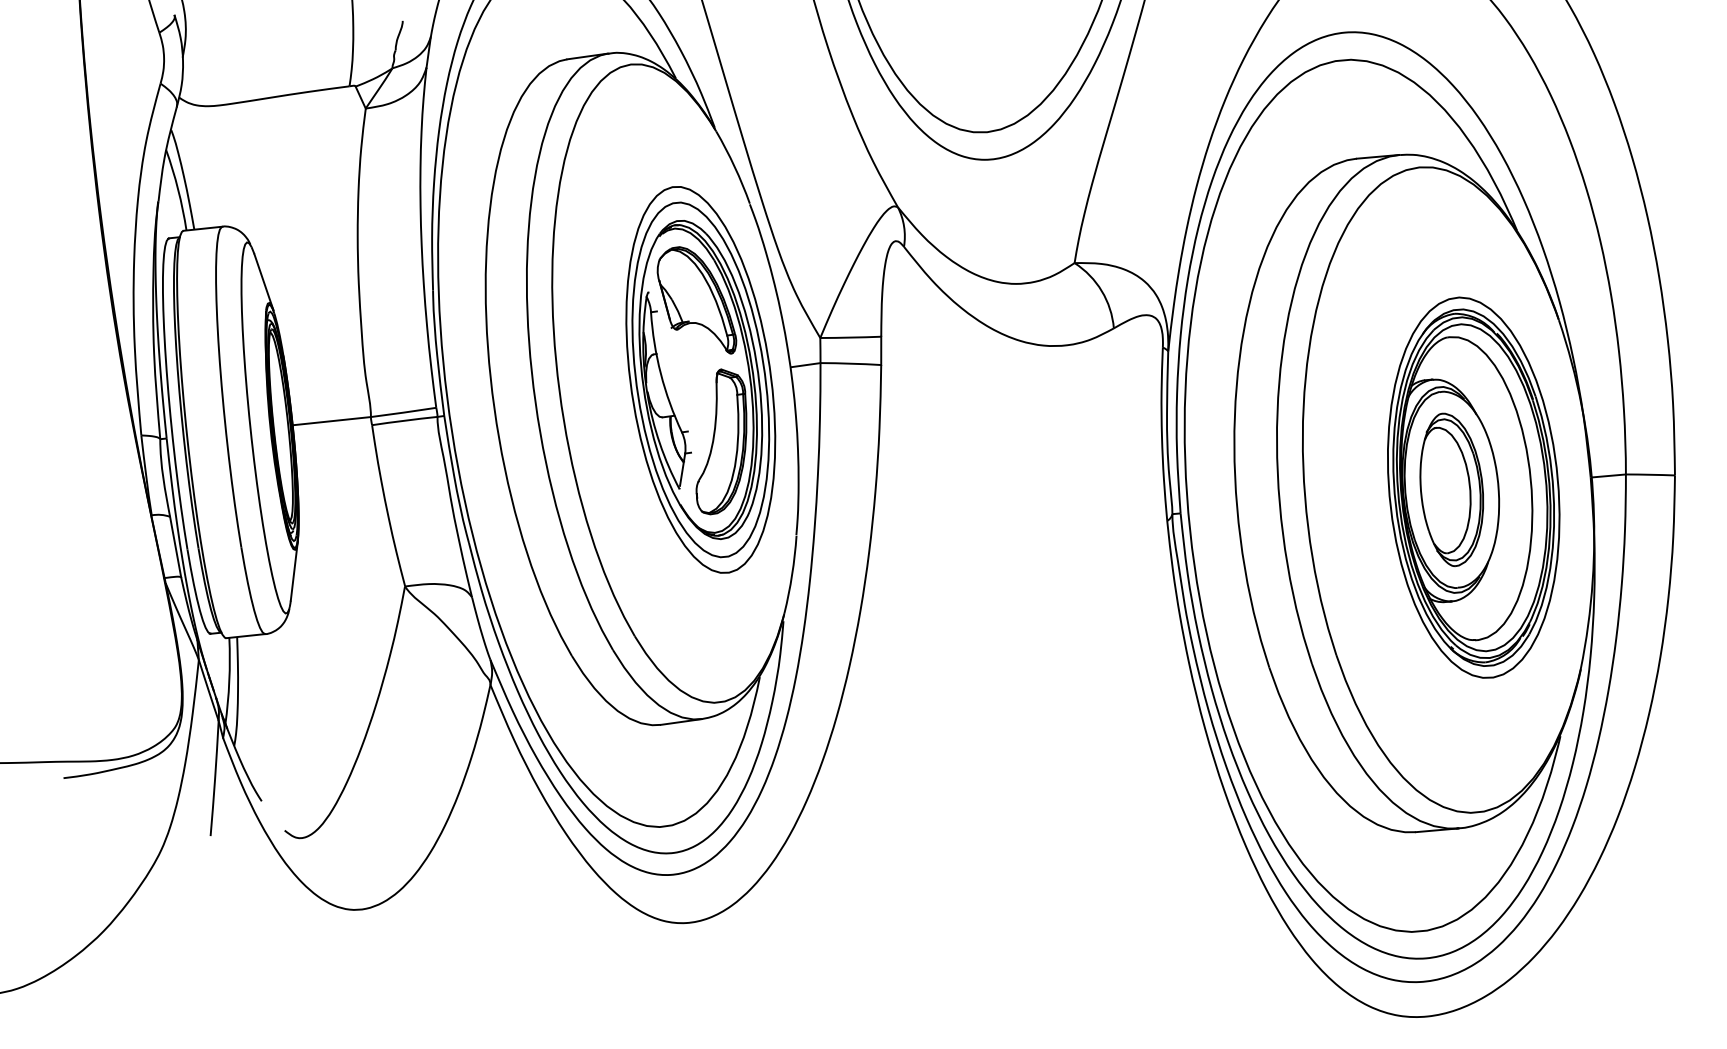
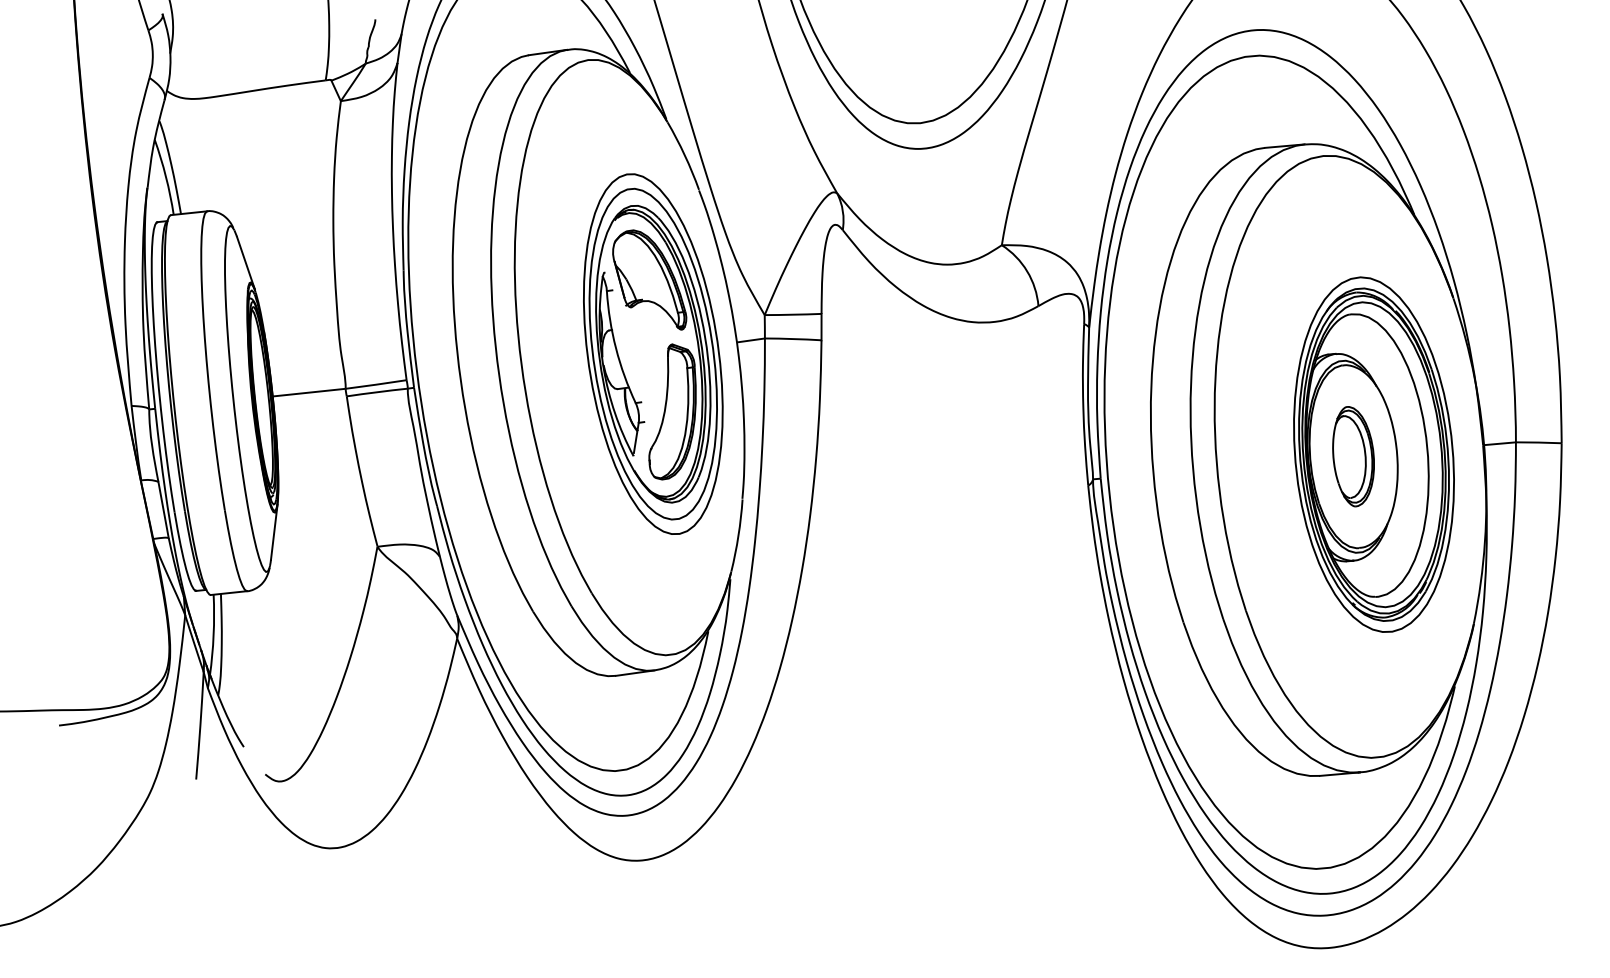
part: (1451, 489) -> (1353, 456), size x0.7

